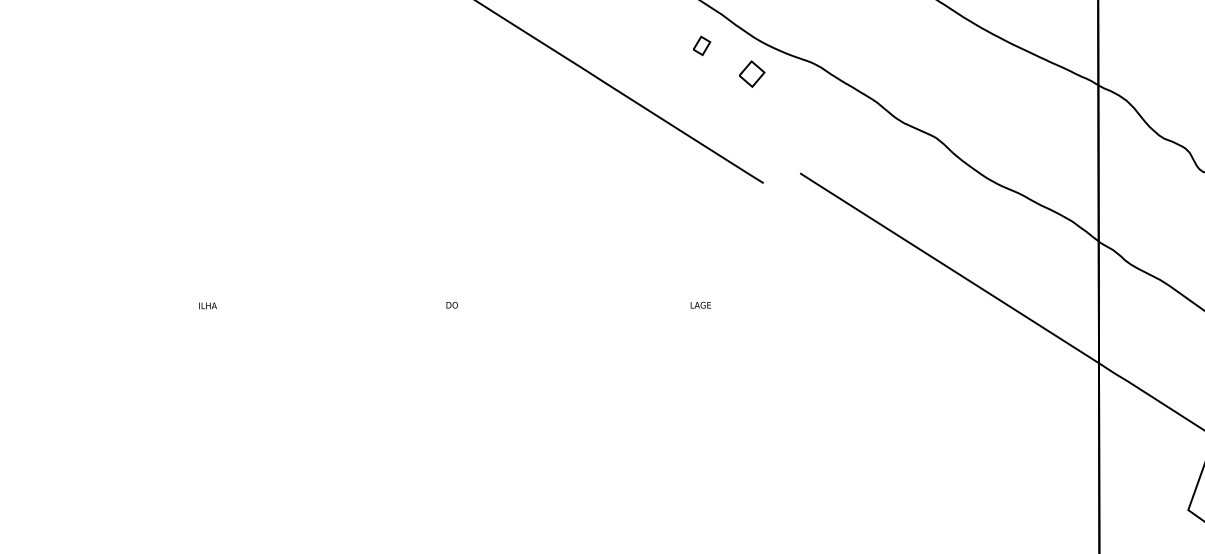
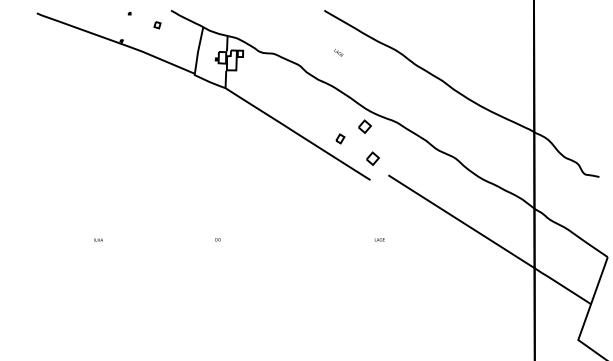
part: (702, 45) -> (340, 138), moved
part: (767, 139) -> (372, 158), added
text: (700, 304) -> (379, 239), moved

